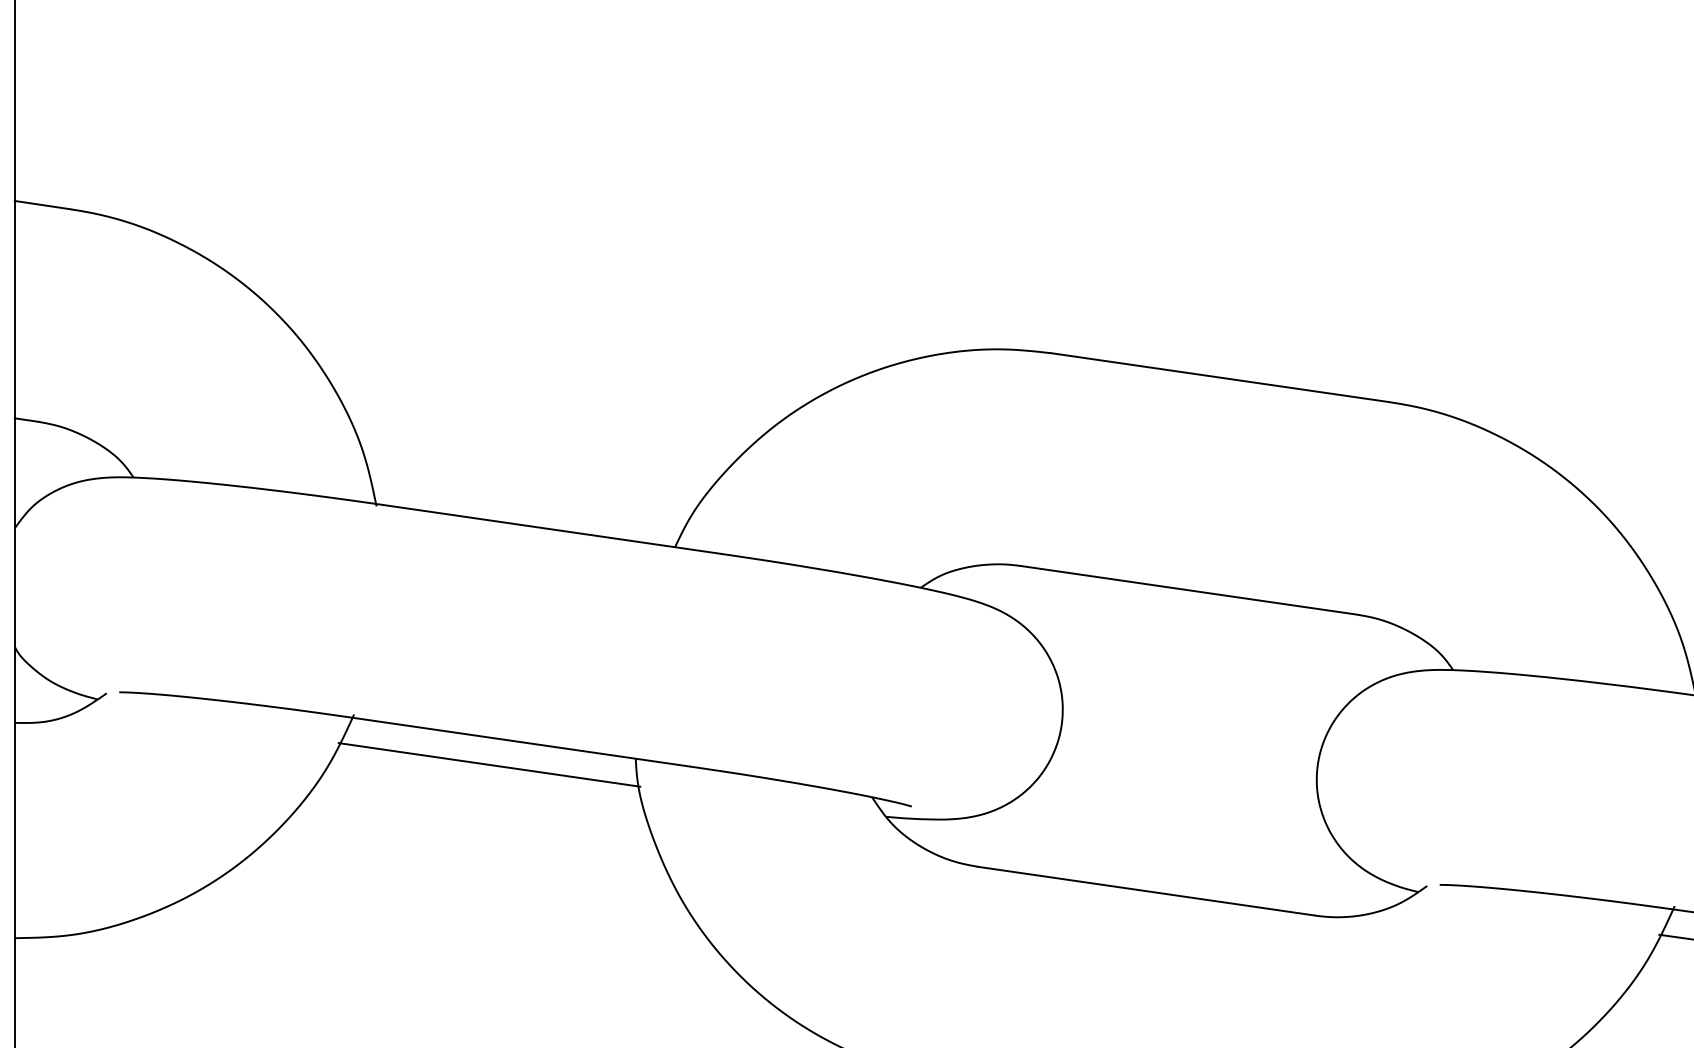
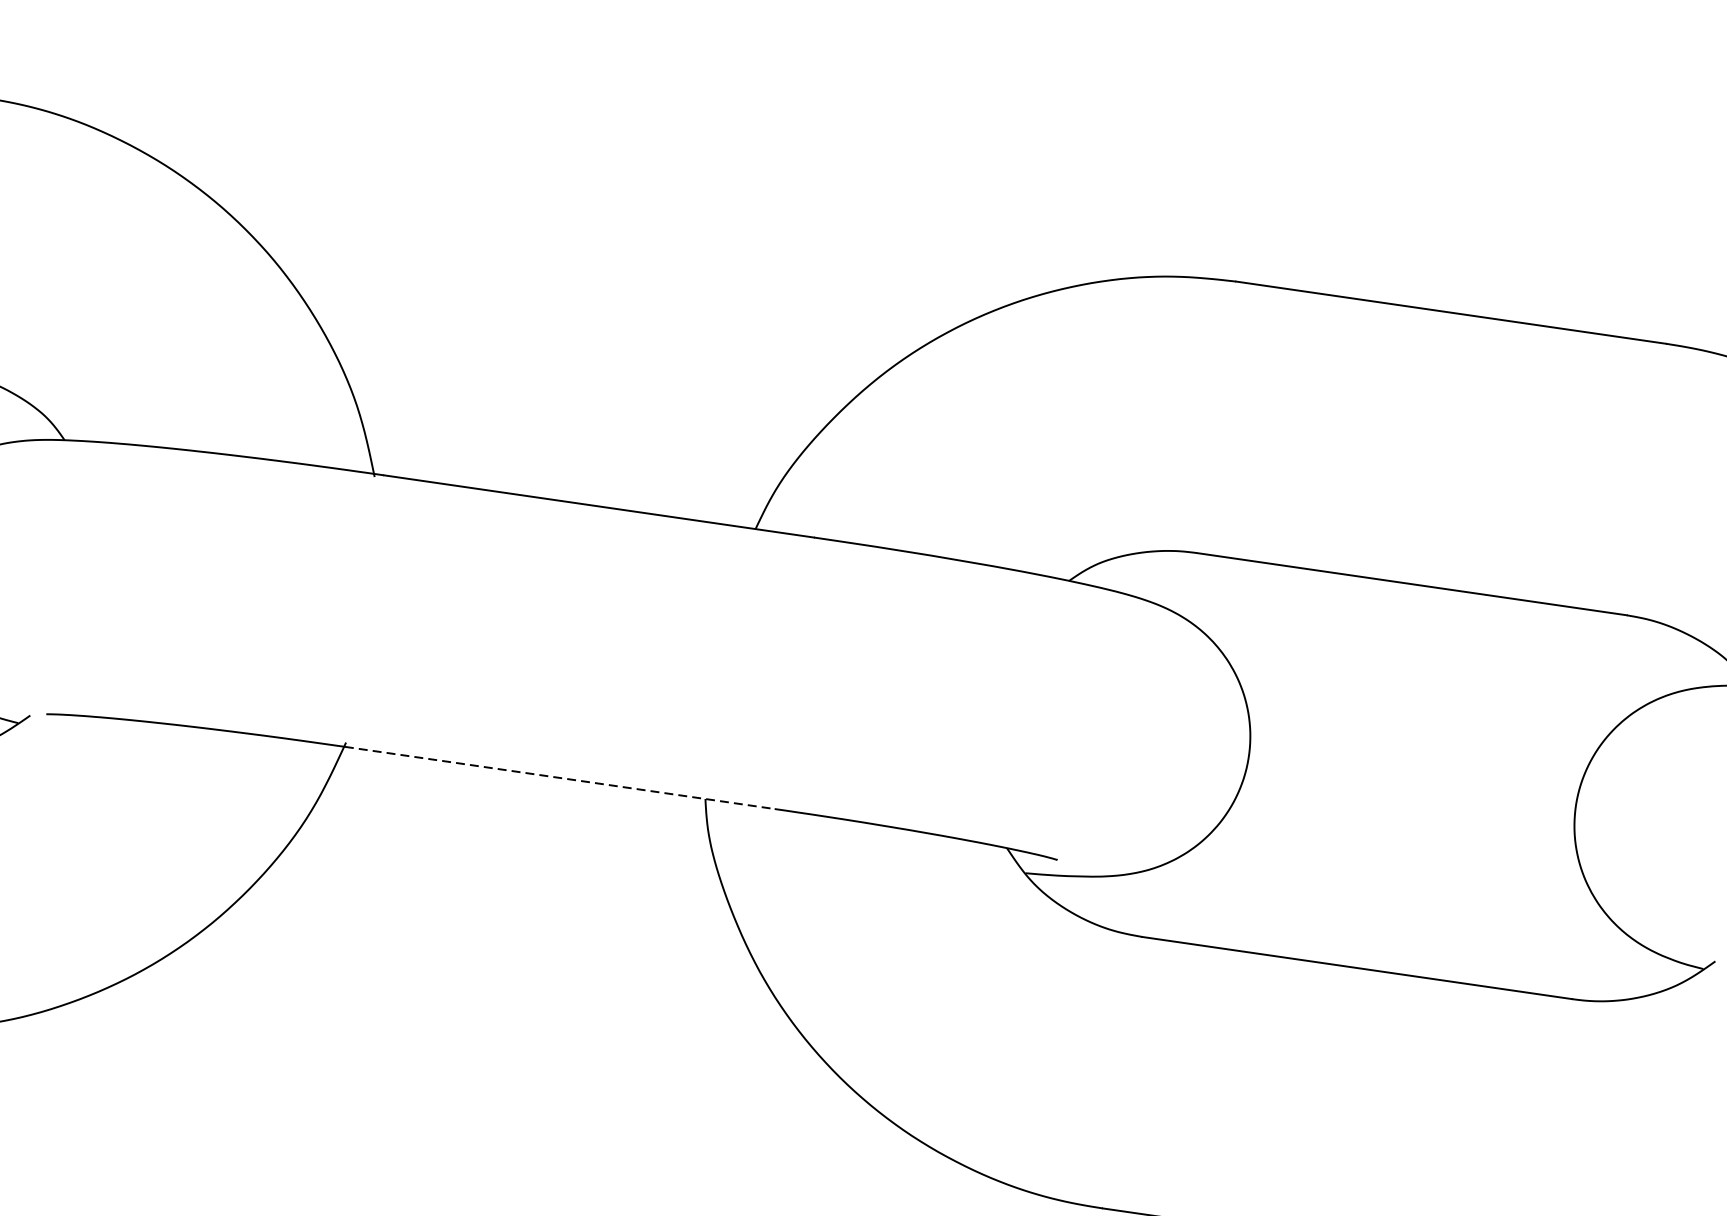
line: (522, 742) -> (560, 778), solid -> dashed
line: (489, 764) -> (518, 806), removed

